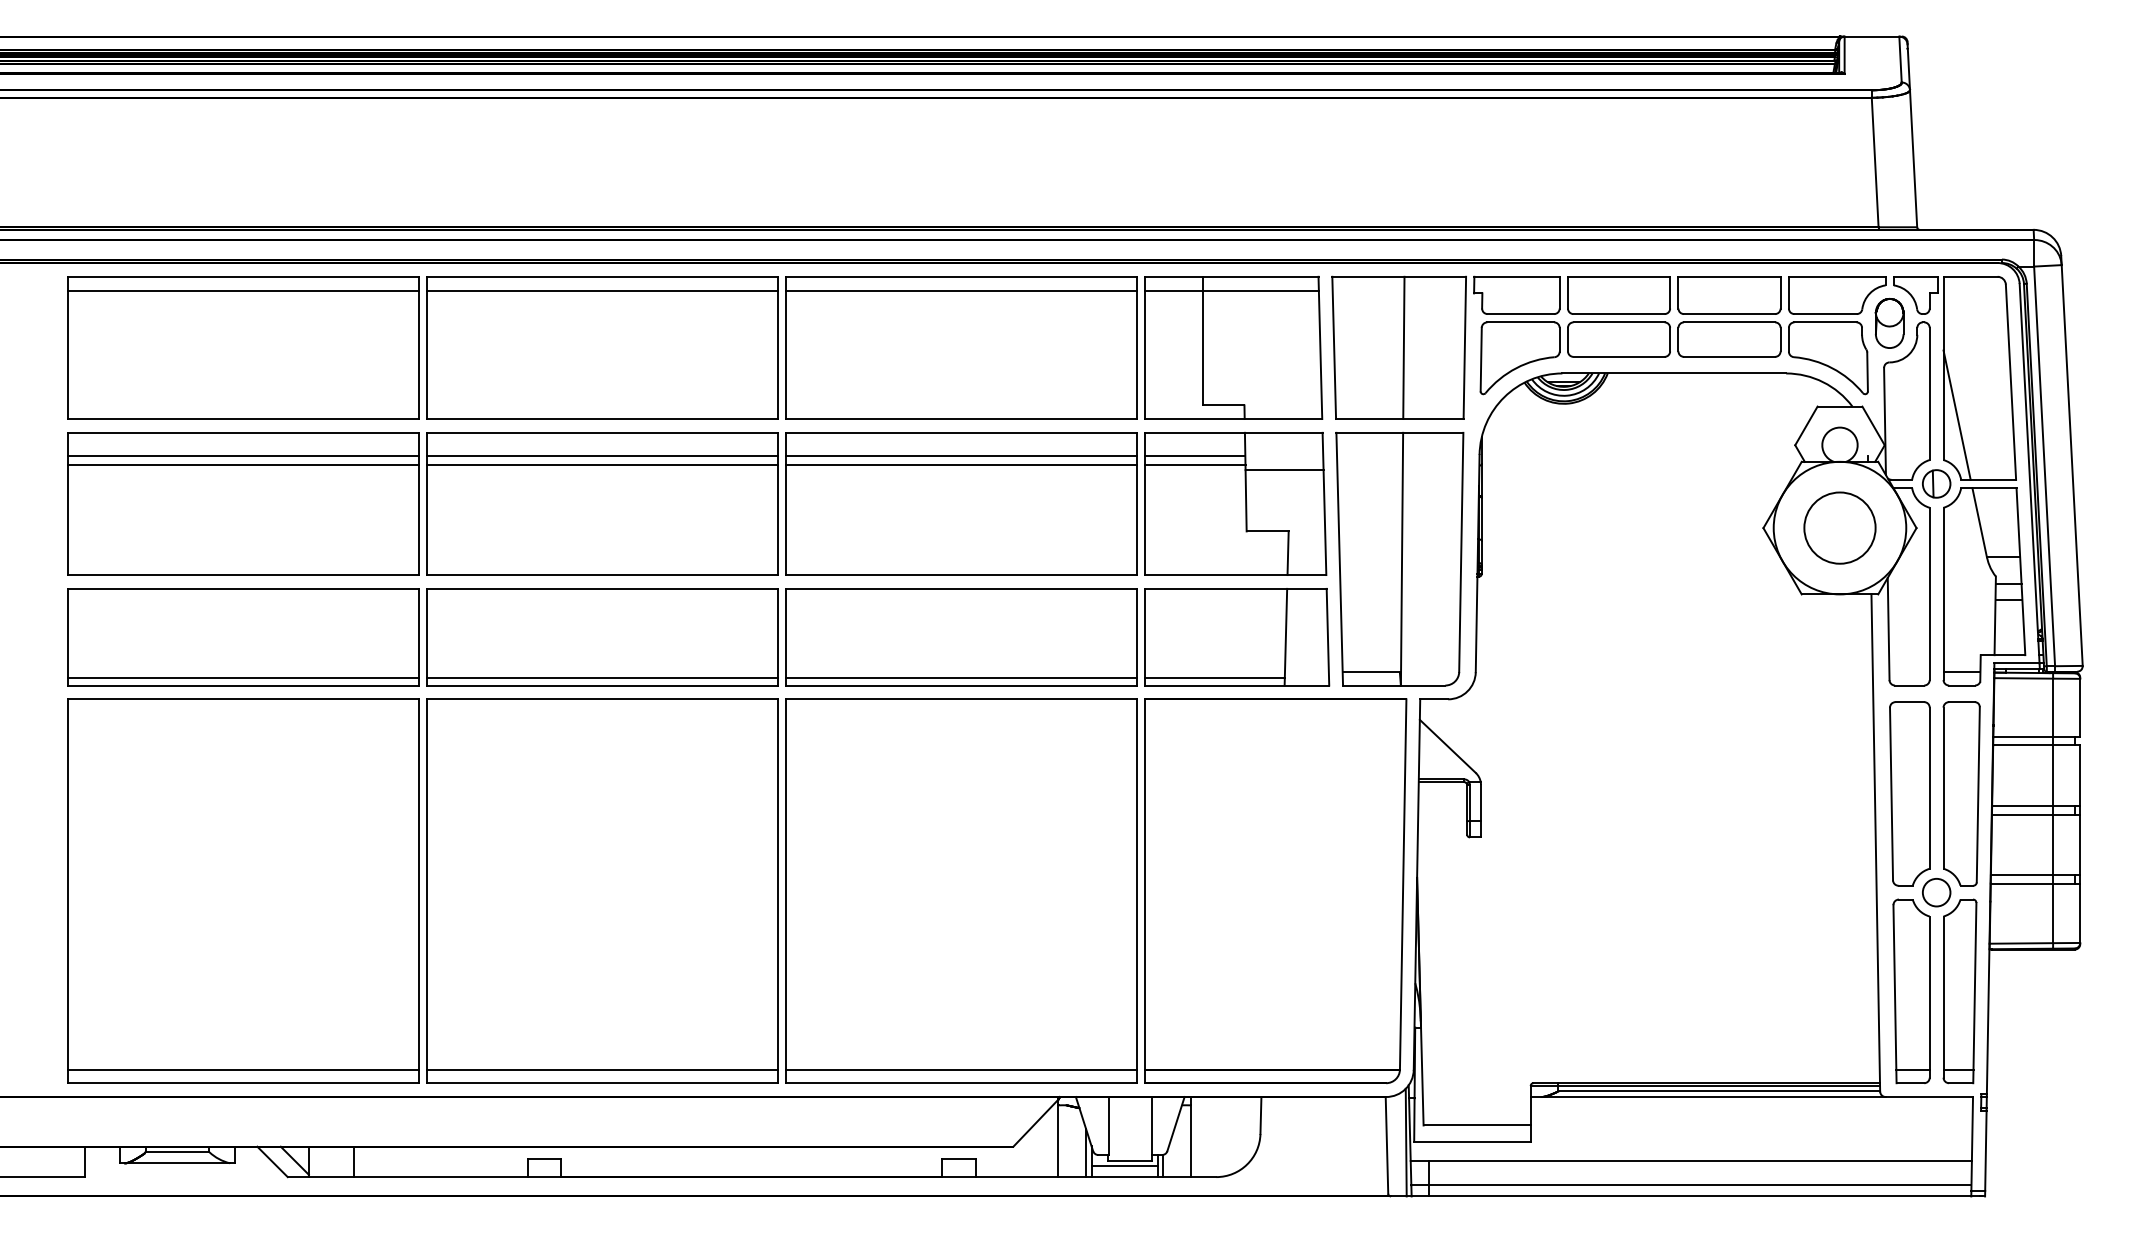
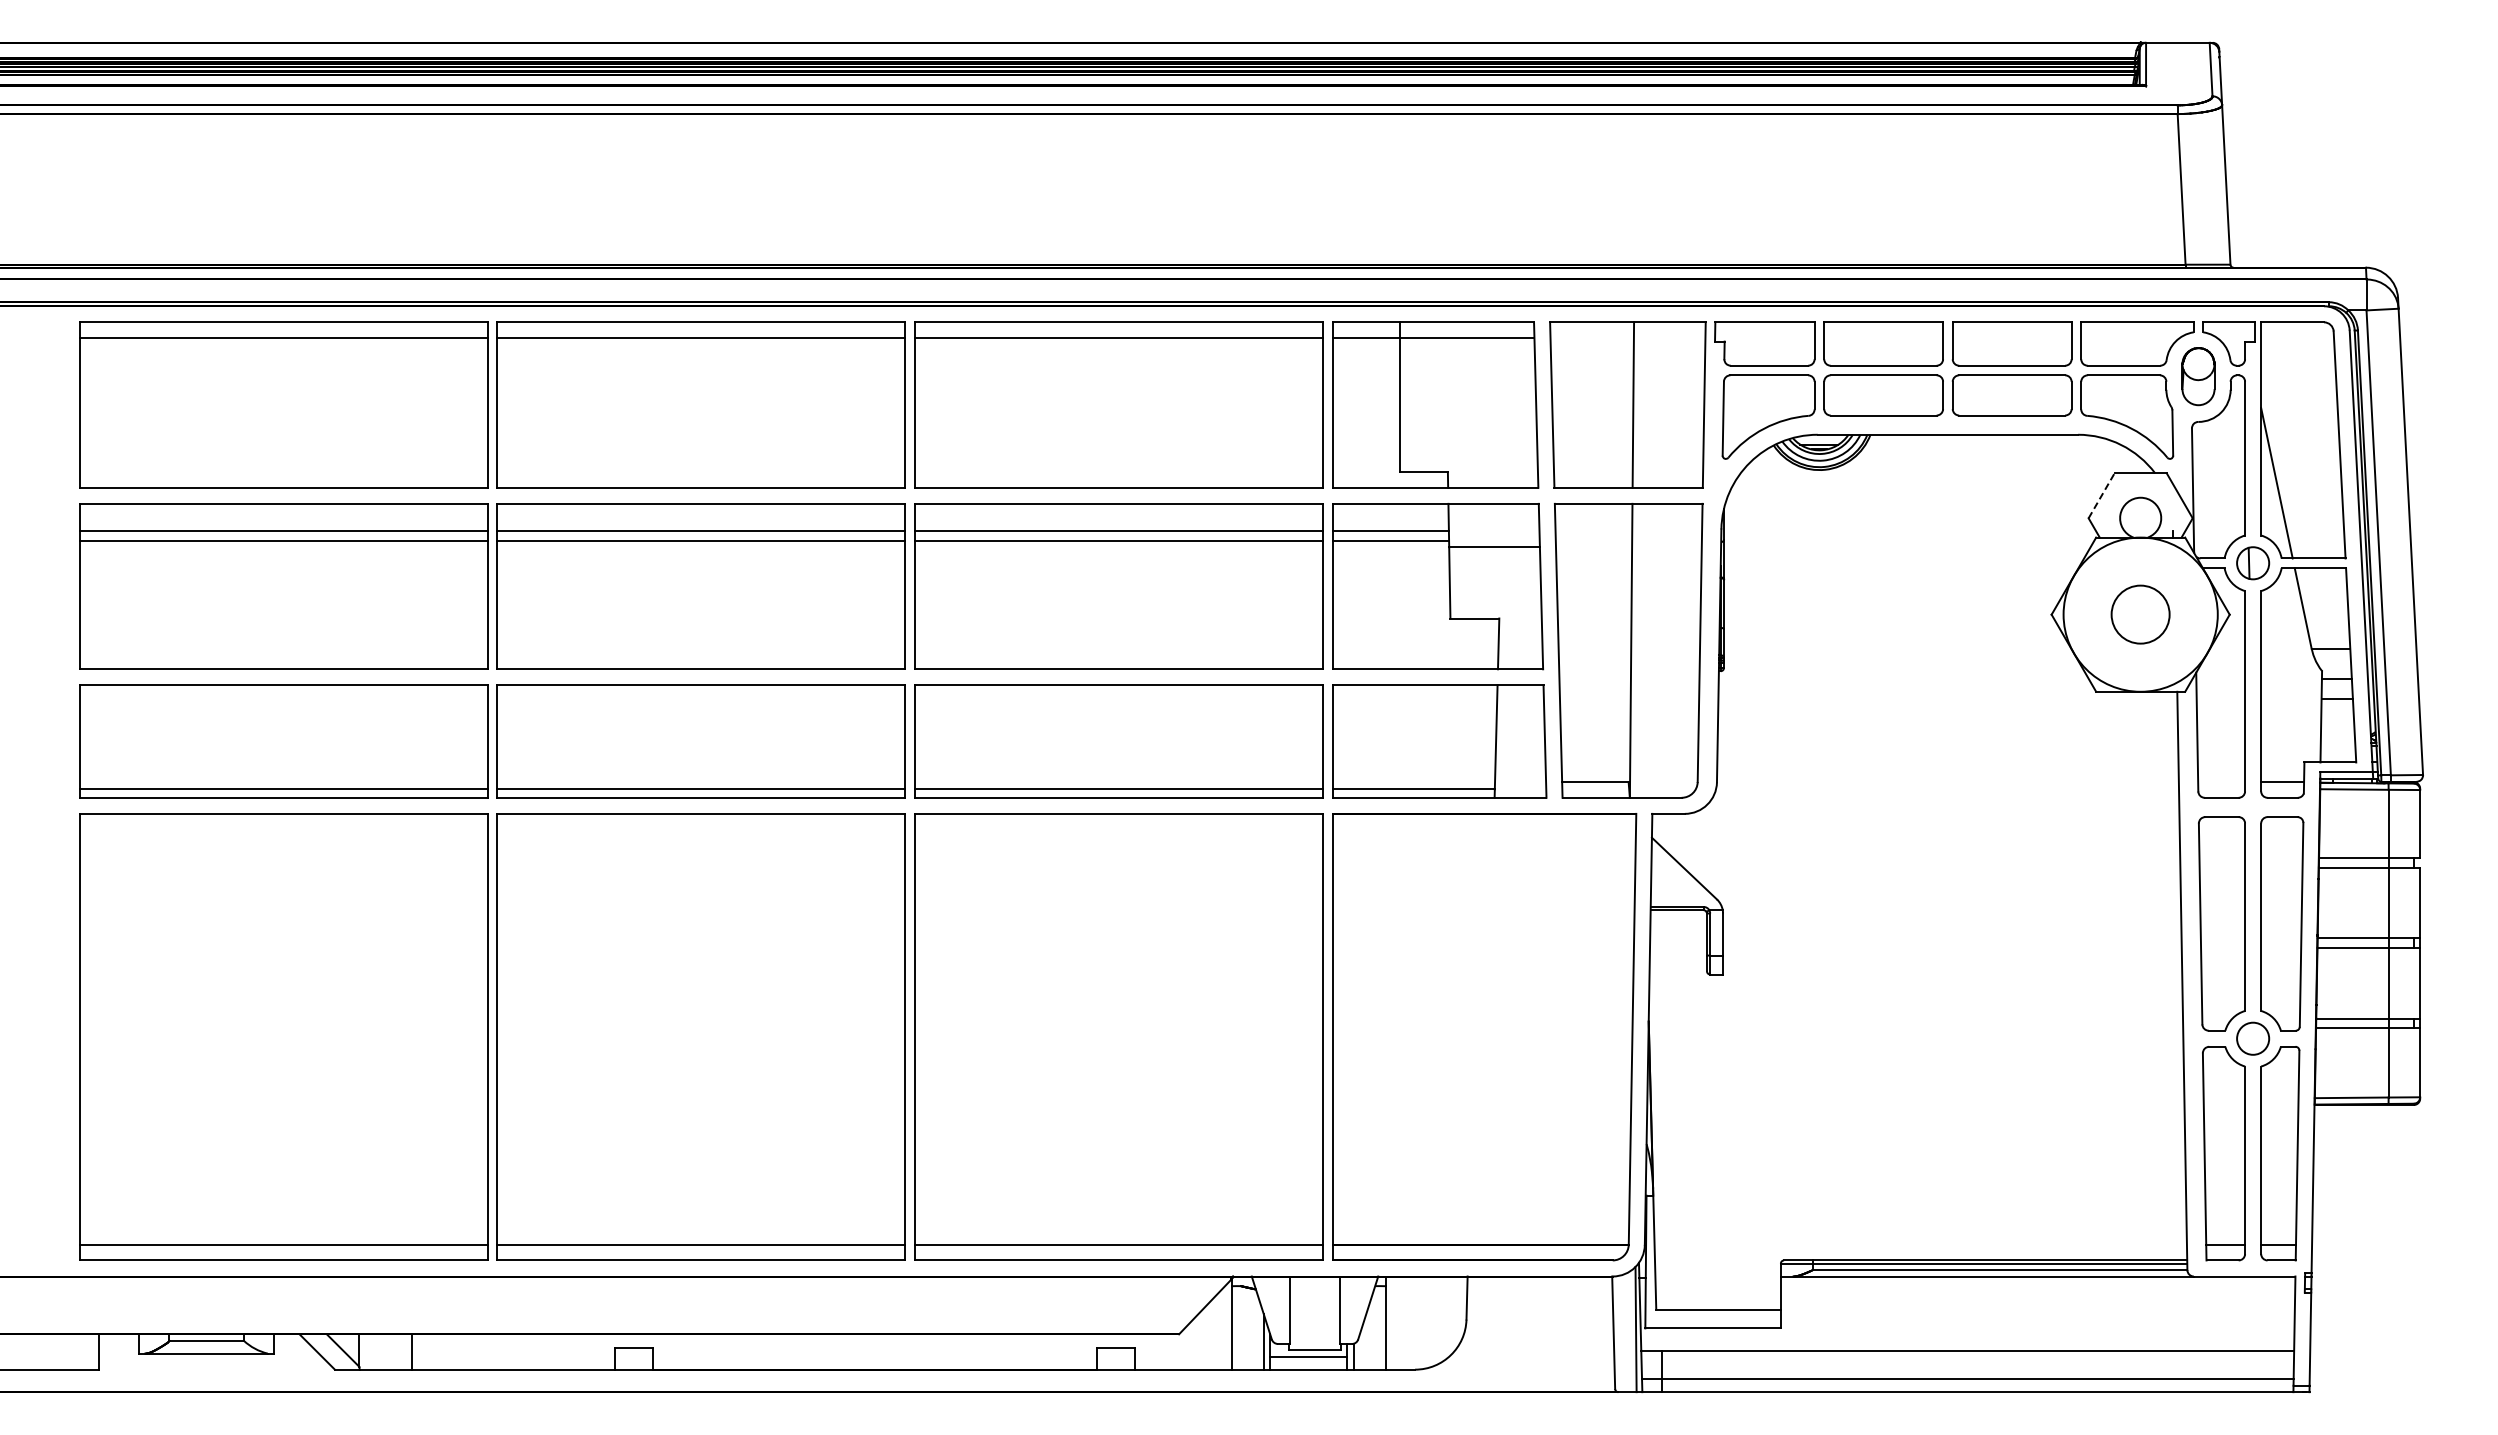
line: (1806, 425) -> (2101, 495), solid -> dashed
circle: (1839, 527) -> (2140, 614), size x0.7

